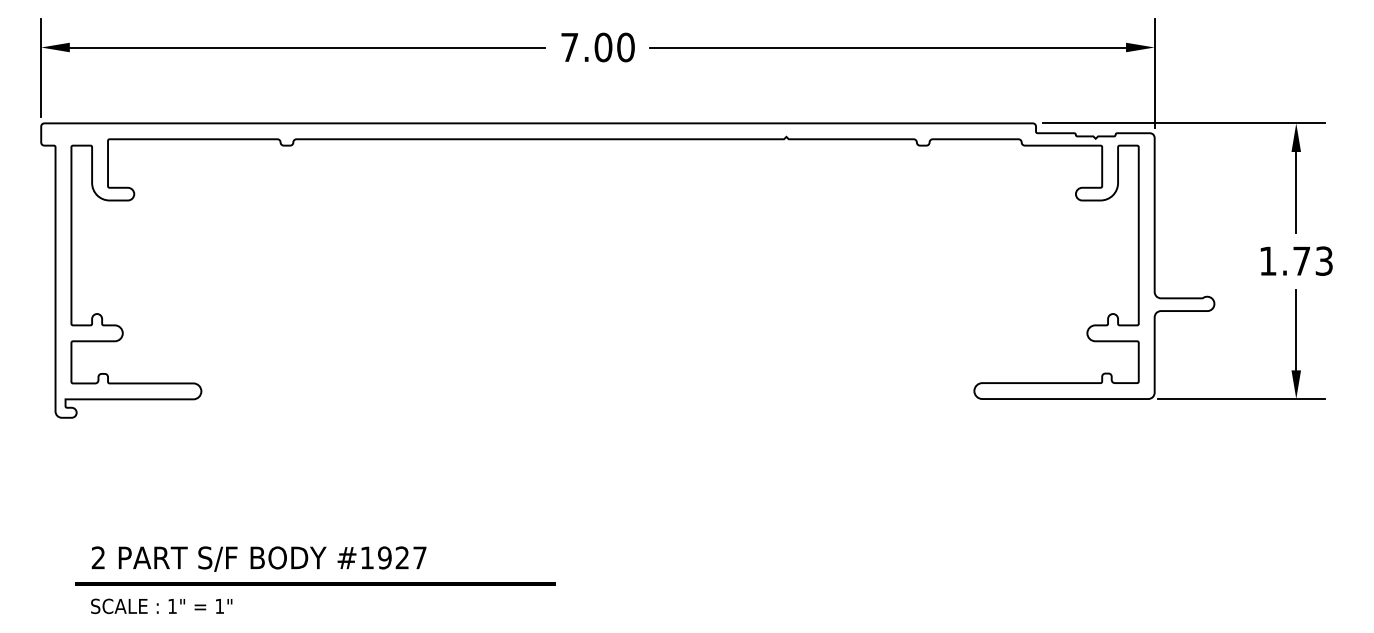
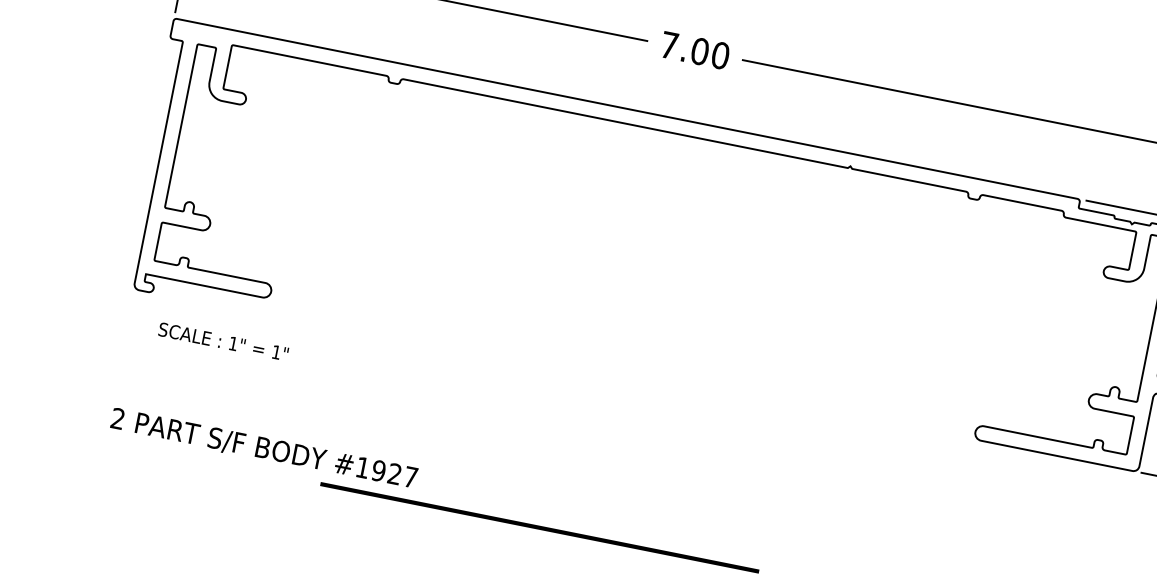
text: (258, 558) -> (263, 448), moved
line: (315, 583) -> (539, 527), moved
text: (161, 605) -> (223, 340), moved

